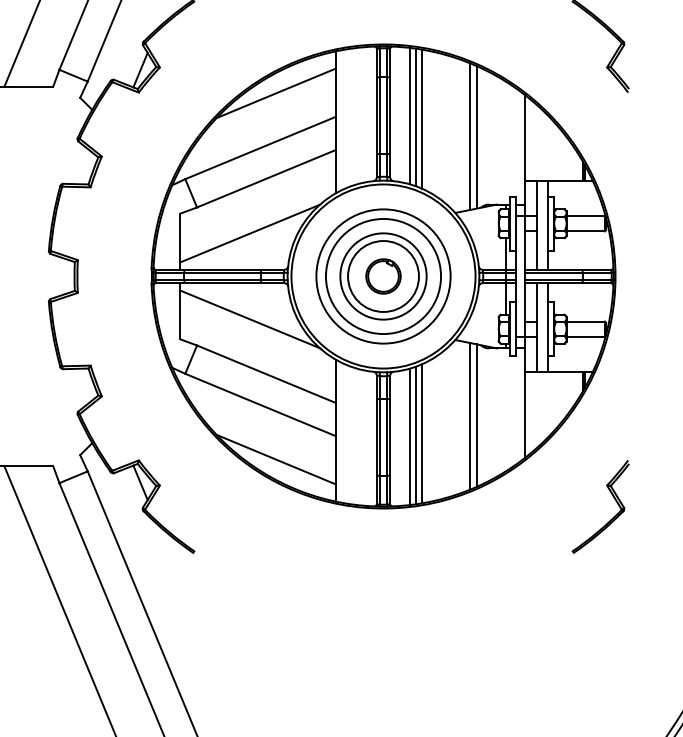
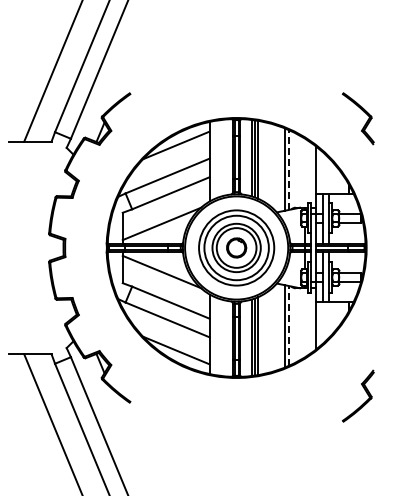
line: (477, 138) -> (289, 170), solid -> dashed
line: (477, 414) -> (289, 325), solid -> dashed
part: (611, 496) -> (364, 390), moved

